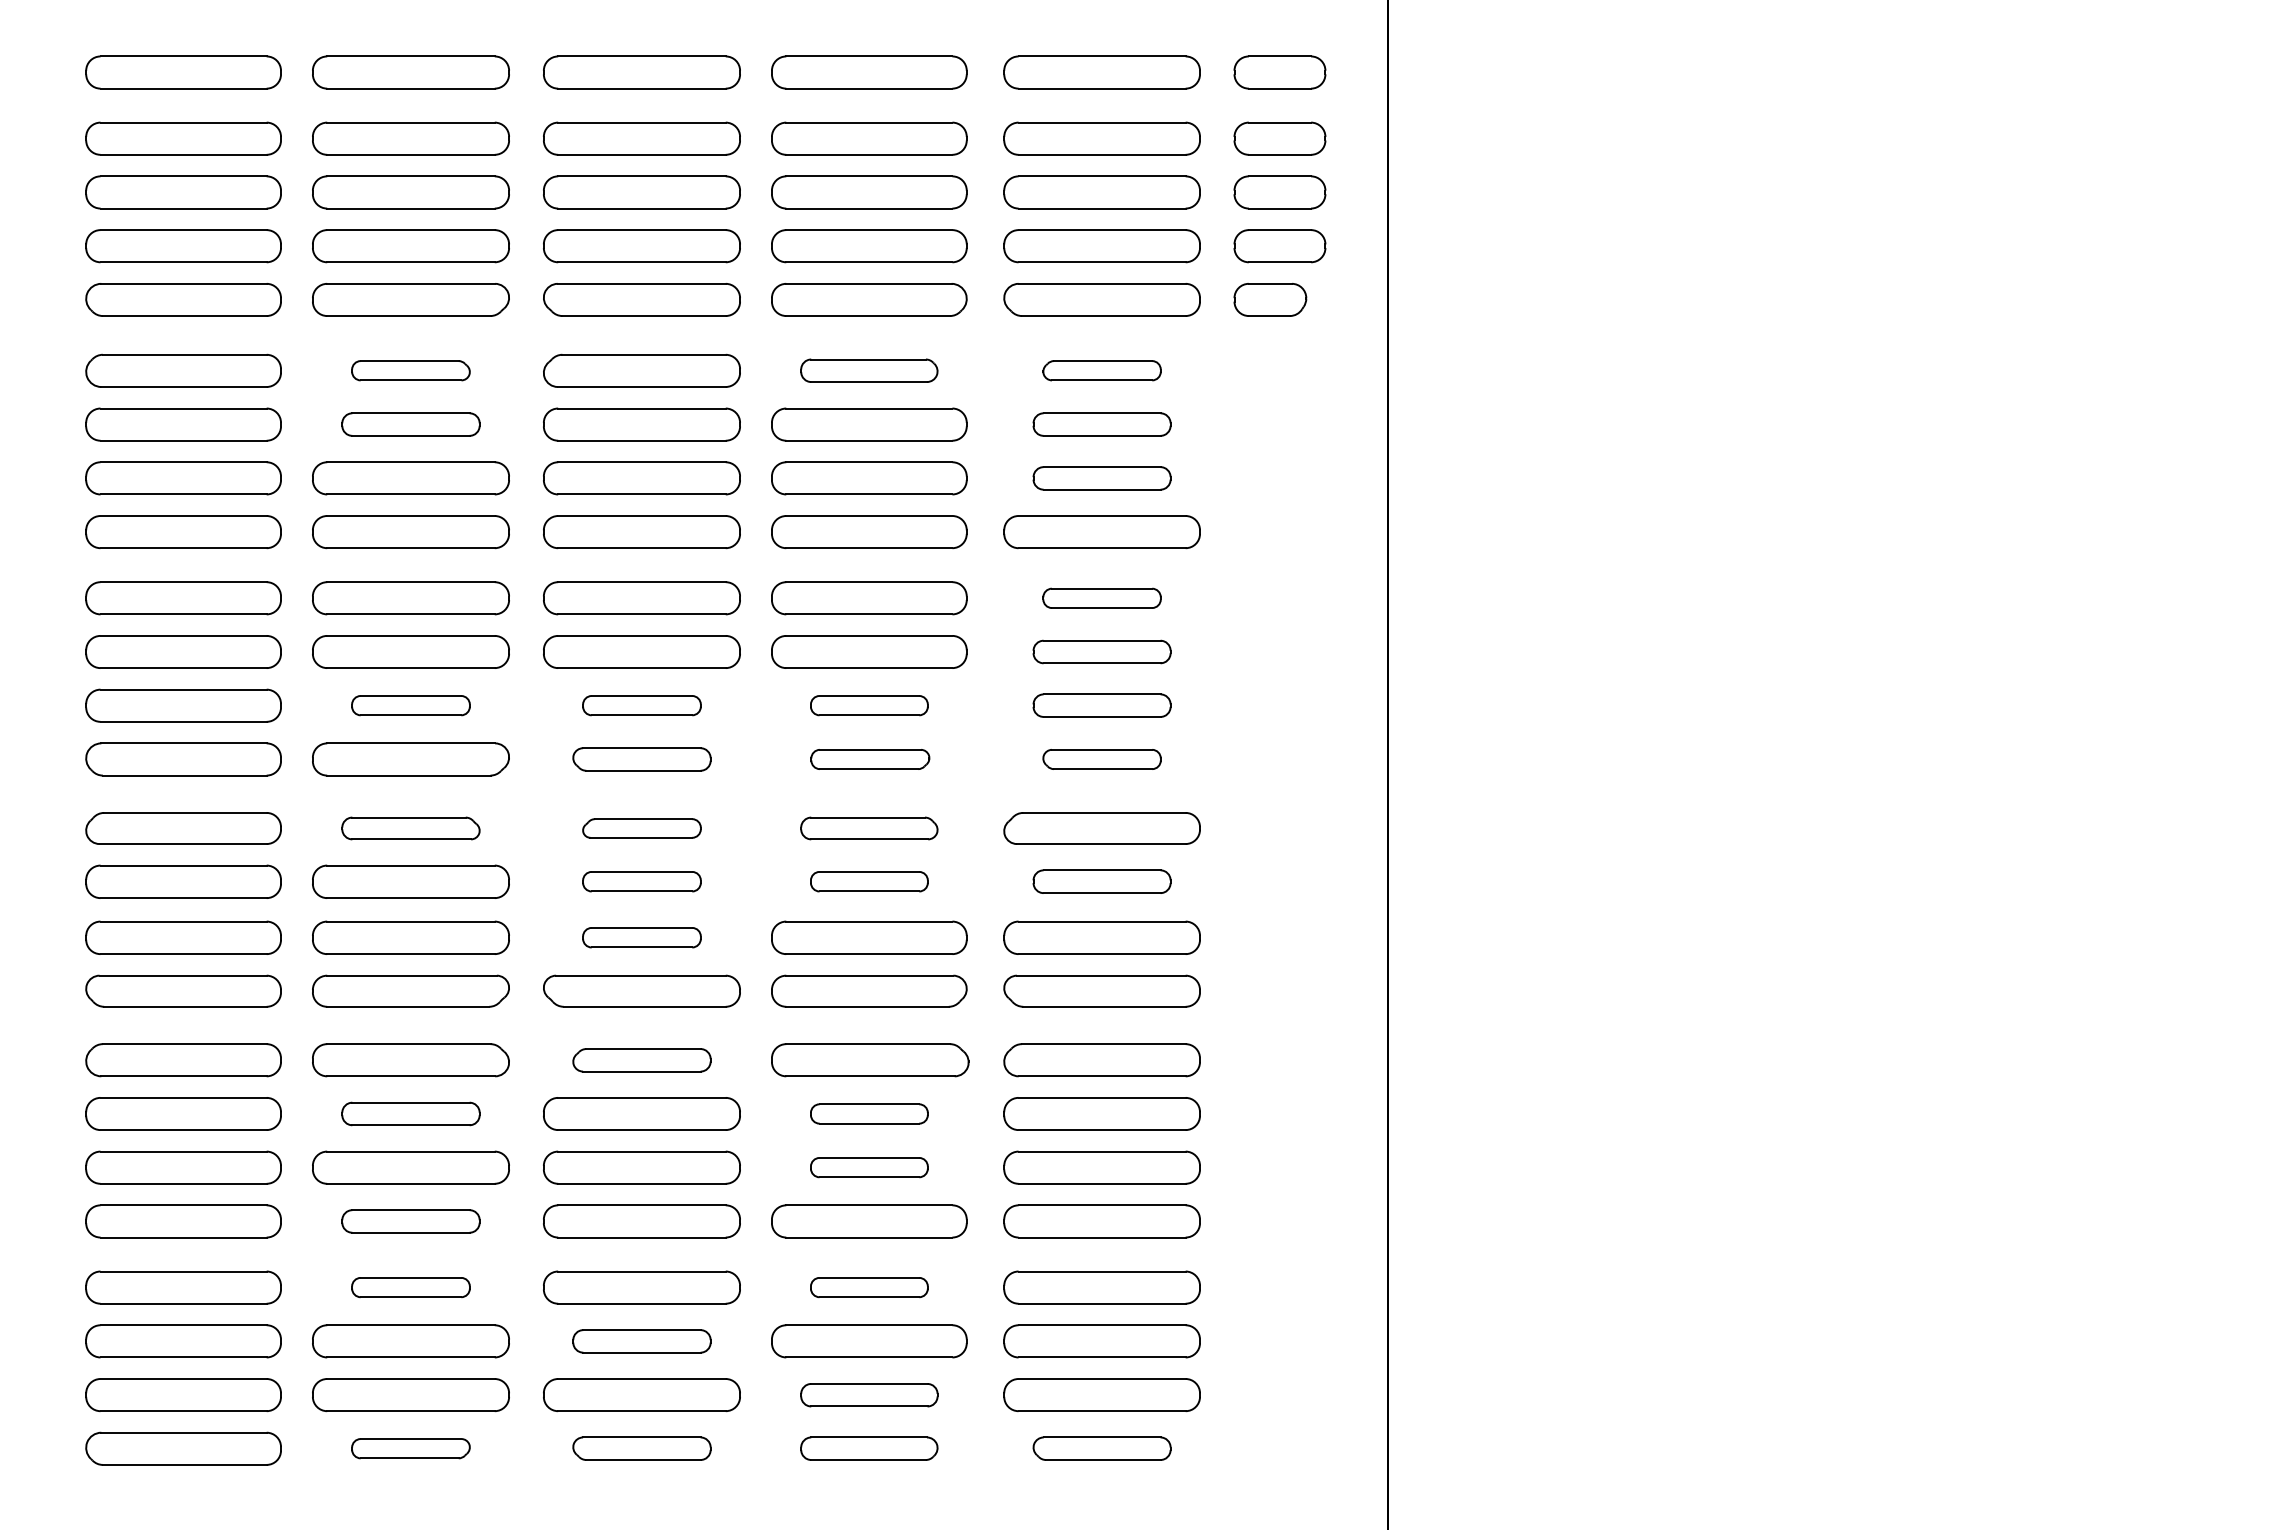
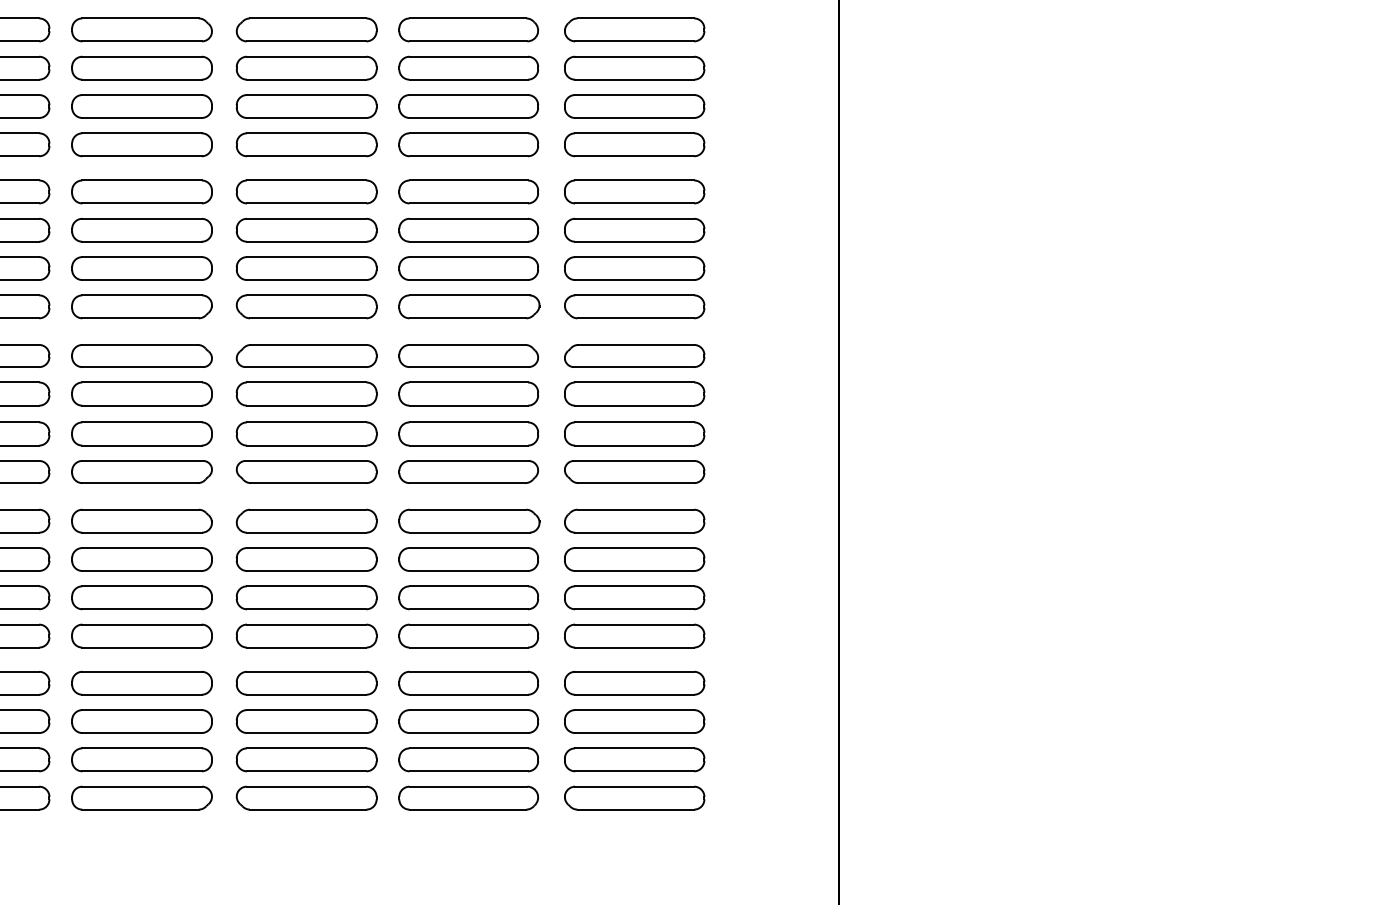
part: (410, 370) -> (141, 29), size x1.67
part: (869, 370) -> (468, 29), size x1.43
part: (1101, 370) -> (634, 29), size x1.67
part: (410, 424) -> (141, 68), size x1.43
part: (1101, 424) -> (634, 68), size x1.43
part: (1101, 478) -> (634, 106), size x1.43
part: (1101, 598) -> (634, 192), size x1.67
part: (1101, 651) -> (634, 229), size x1.43
part: (410, 705) -> (141, 268), size x1.67
part: (641, 705) -> (306, 268), size x1.67
part: (869, 705) -> (468, 268), size x1.67
part: (1101, 705) -> (634, 268), size x1.43
part: (641, 759) -> (306, 306), size x1.43
part: (870, 759) -> (469, 306), size x1.67
part: (1101, 759) -> (634, 306), size x1.67
part: (410, 828) -> (141, 356), size x1.43
part: (641, 828) -> (306, 356), size x1.67
part: (869, 828) -> (468, 356), size x1.43
part: (641, 881) -> (306, 393), size x1.67
part: (869, 881) -> (468, 393), size x1.67
part: (1101, 881) -> (634, 393), size x1.43
part: (641, 937) -> (306, 433), size x1.67
part: (641, 1060) -> (306, 521), size x1.43
part: (410, 1113) -> (141, 559), size x1.43
part: (869, 1113) -> (468, 559), size x1.67
part: (869, 1167) -> (468, 597), size x1.67
part: (410, 1221) -> (141, 636), size x1.43
part: (410, 1287) -> (141, 683), size x1.67
part: (869, 1287) -> (468, 683), size x1.67
part: (641, 1341) -> (306, 721), size x1.43
part: (869, 1395) -> (468, 760), size x1.43
part: (410, 1448) -> (141, 797), size x1.67
part: (641, 1448) -> (306, 797), size x1.43
part: (869, 1448) -> (468, 797), size x1.43
part: (1101, 1448) -> (634, 797), size x1.43

